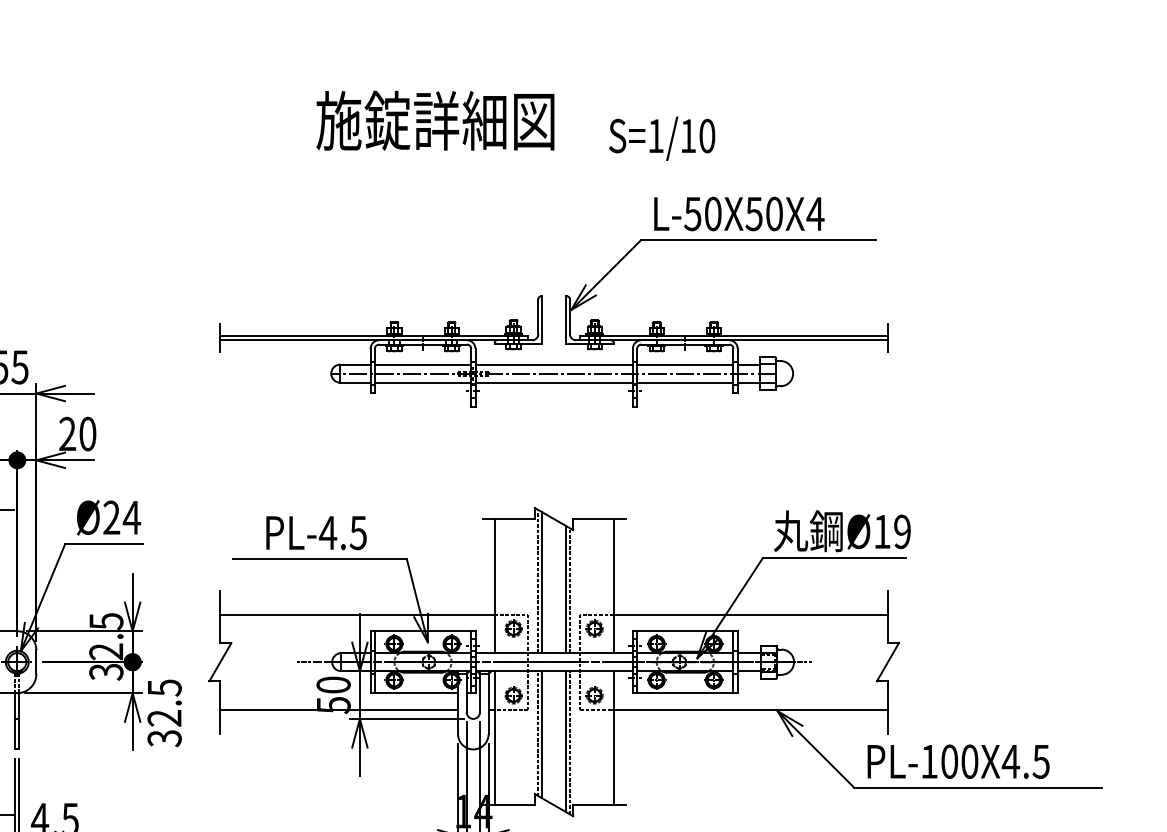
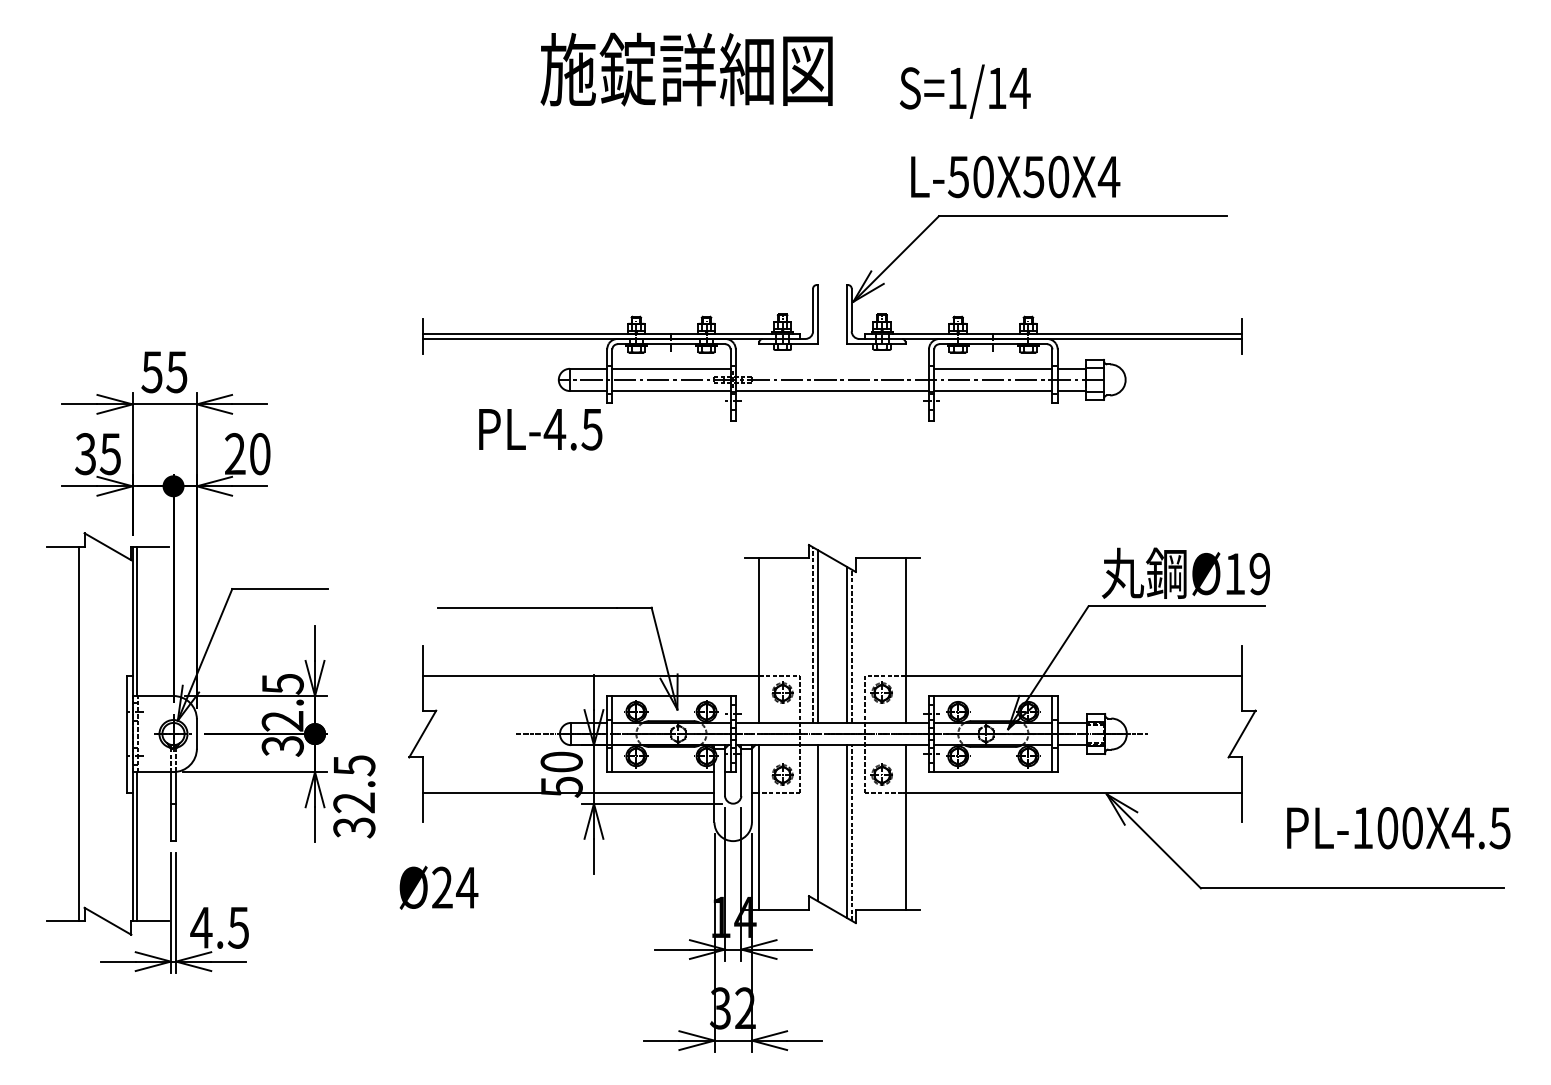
text: (706, 136) -> (1019, 88), S=1/10 -> S=1/14
text: (739, 213) -> (1015, 176), moved
line: (553, 364) -> (831, 368), removed
text: (108, 517) -> (438, 887), moved
text: (316, 533) -> (540, 429), moved
line: (538, 733) -> (813, 821), removed
text: (958, 761) -> (1398, 828), moved

